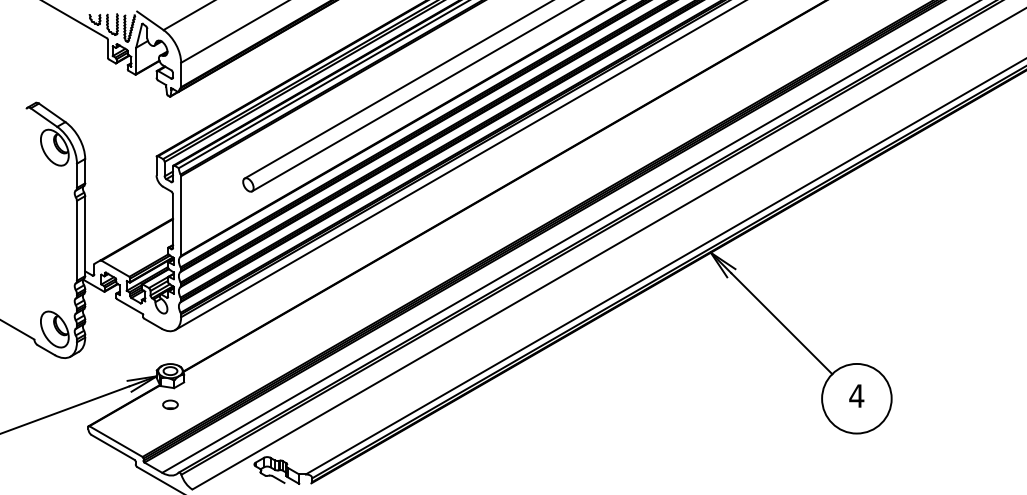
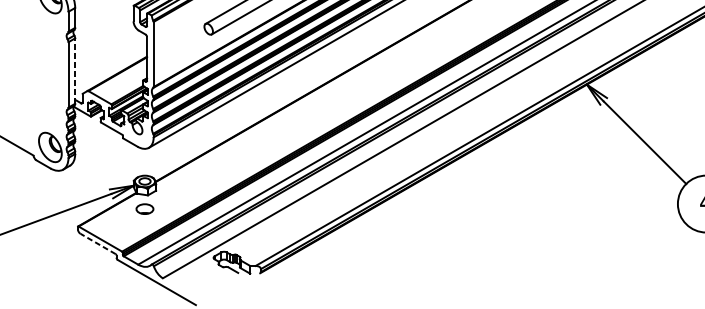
line: (85, 236) -> (75, 71), solid -> dashed
part: (170, 404) -> (144, 208), size x1.4
line: (113, 447) -> (98, 243), solid -> dashed

